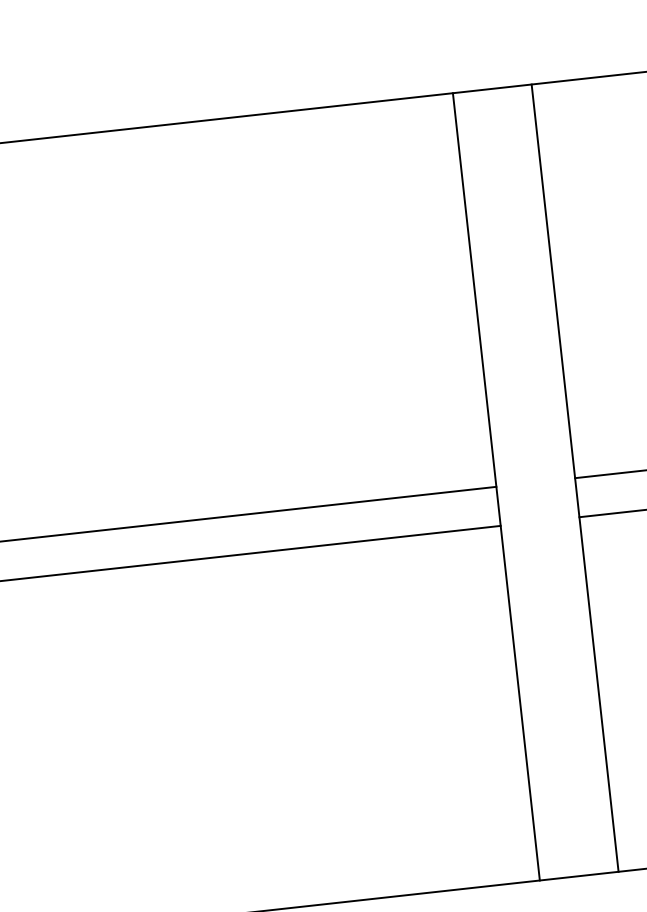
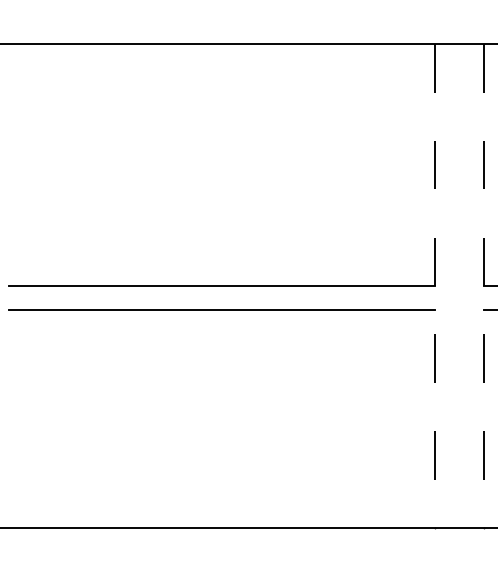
line: (574, 478) -> (483, 286), solid -> dashed
line: (496, 487) -> (435, 286), solid -> dashed

